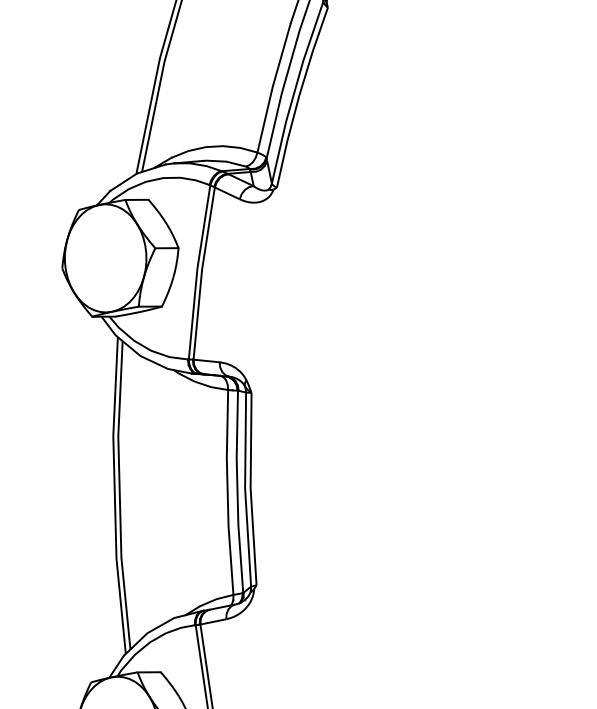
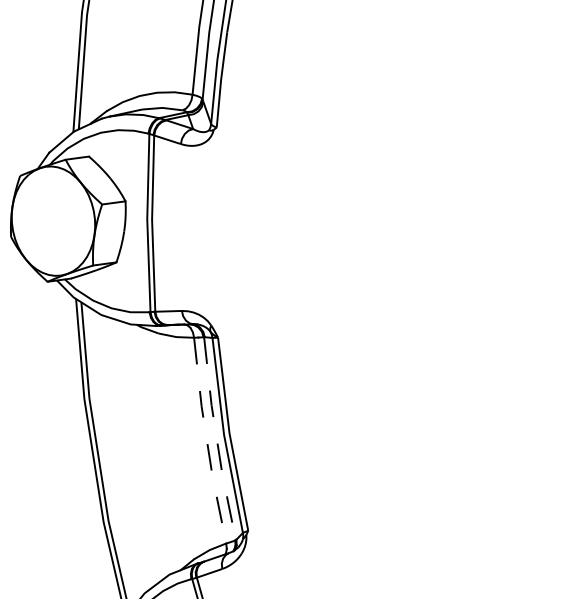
line: (237, 491) -> (216, 438), solid -> dashed
line: (227, 493) -> (206, 442), solid -> dashed

